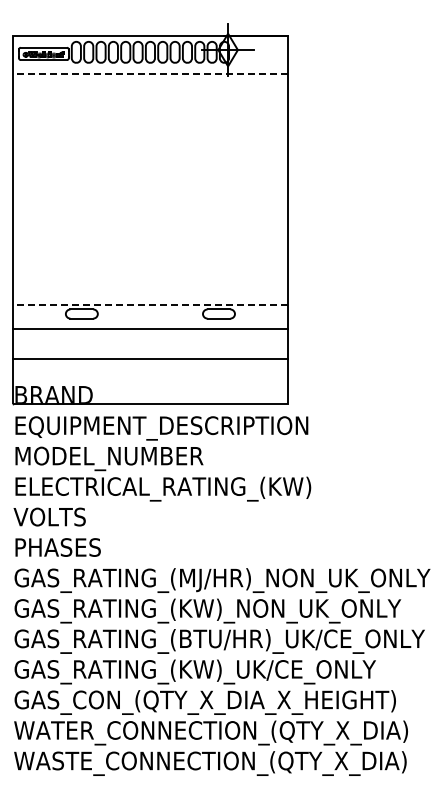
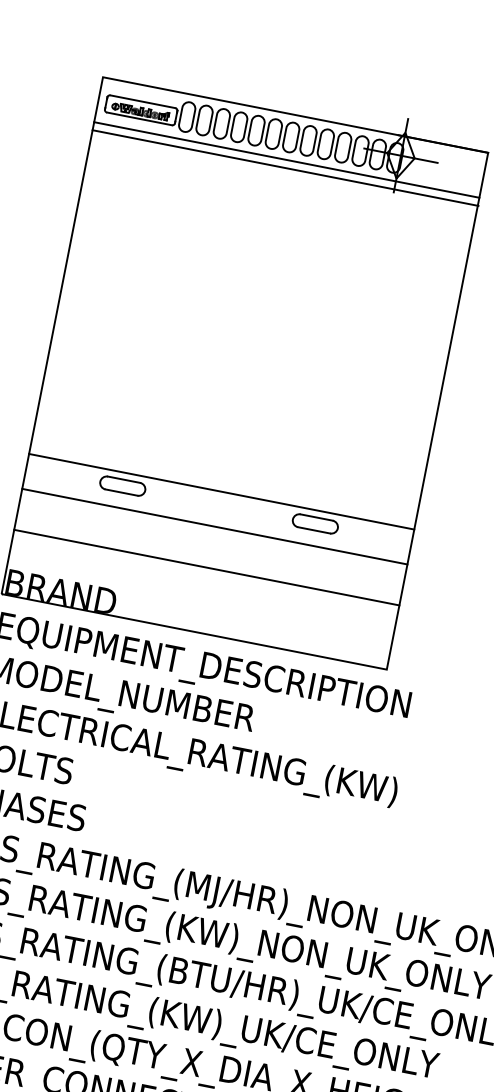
line: (150, 68) -> (286, 160), added
line: (150, 74) -> (285, 168), dashed -> solid
line: (149, 304) -> (220, 491), dashed -> solid

